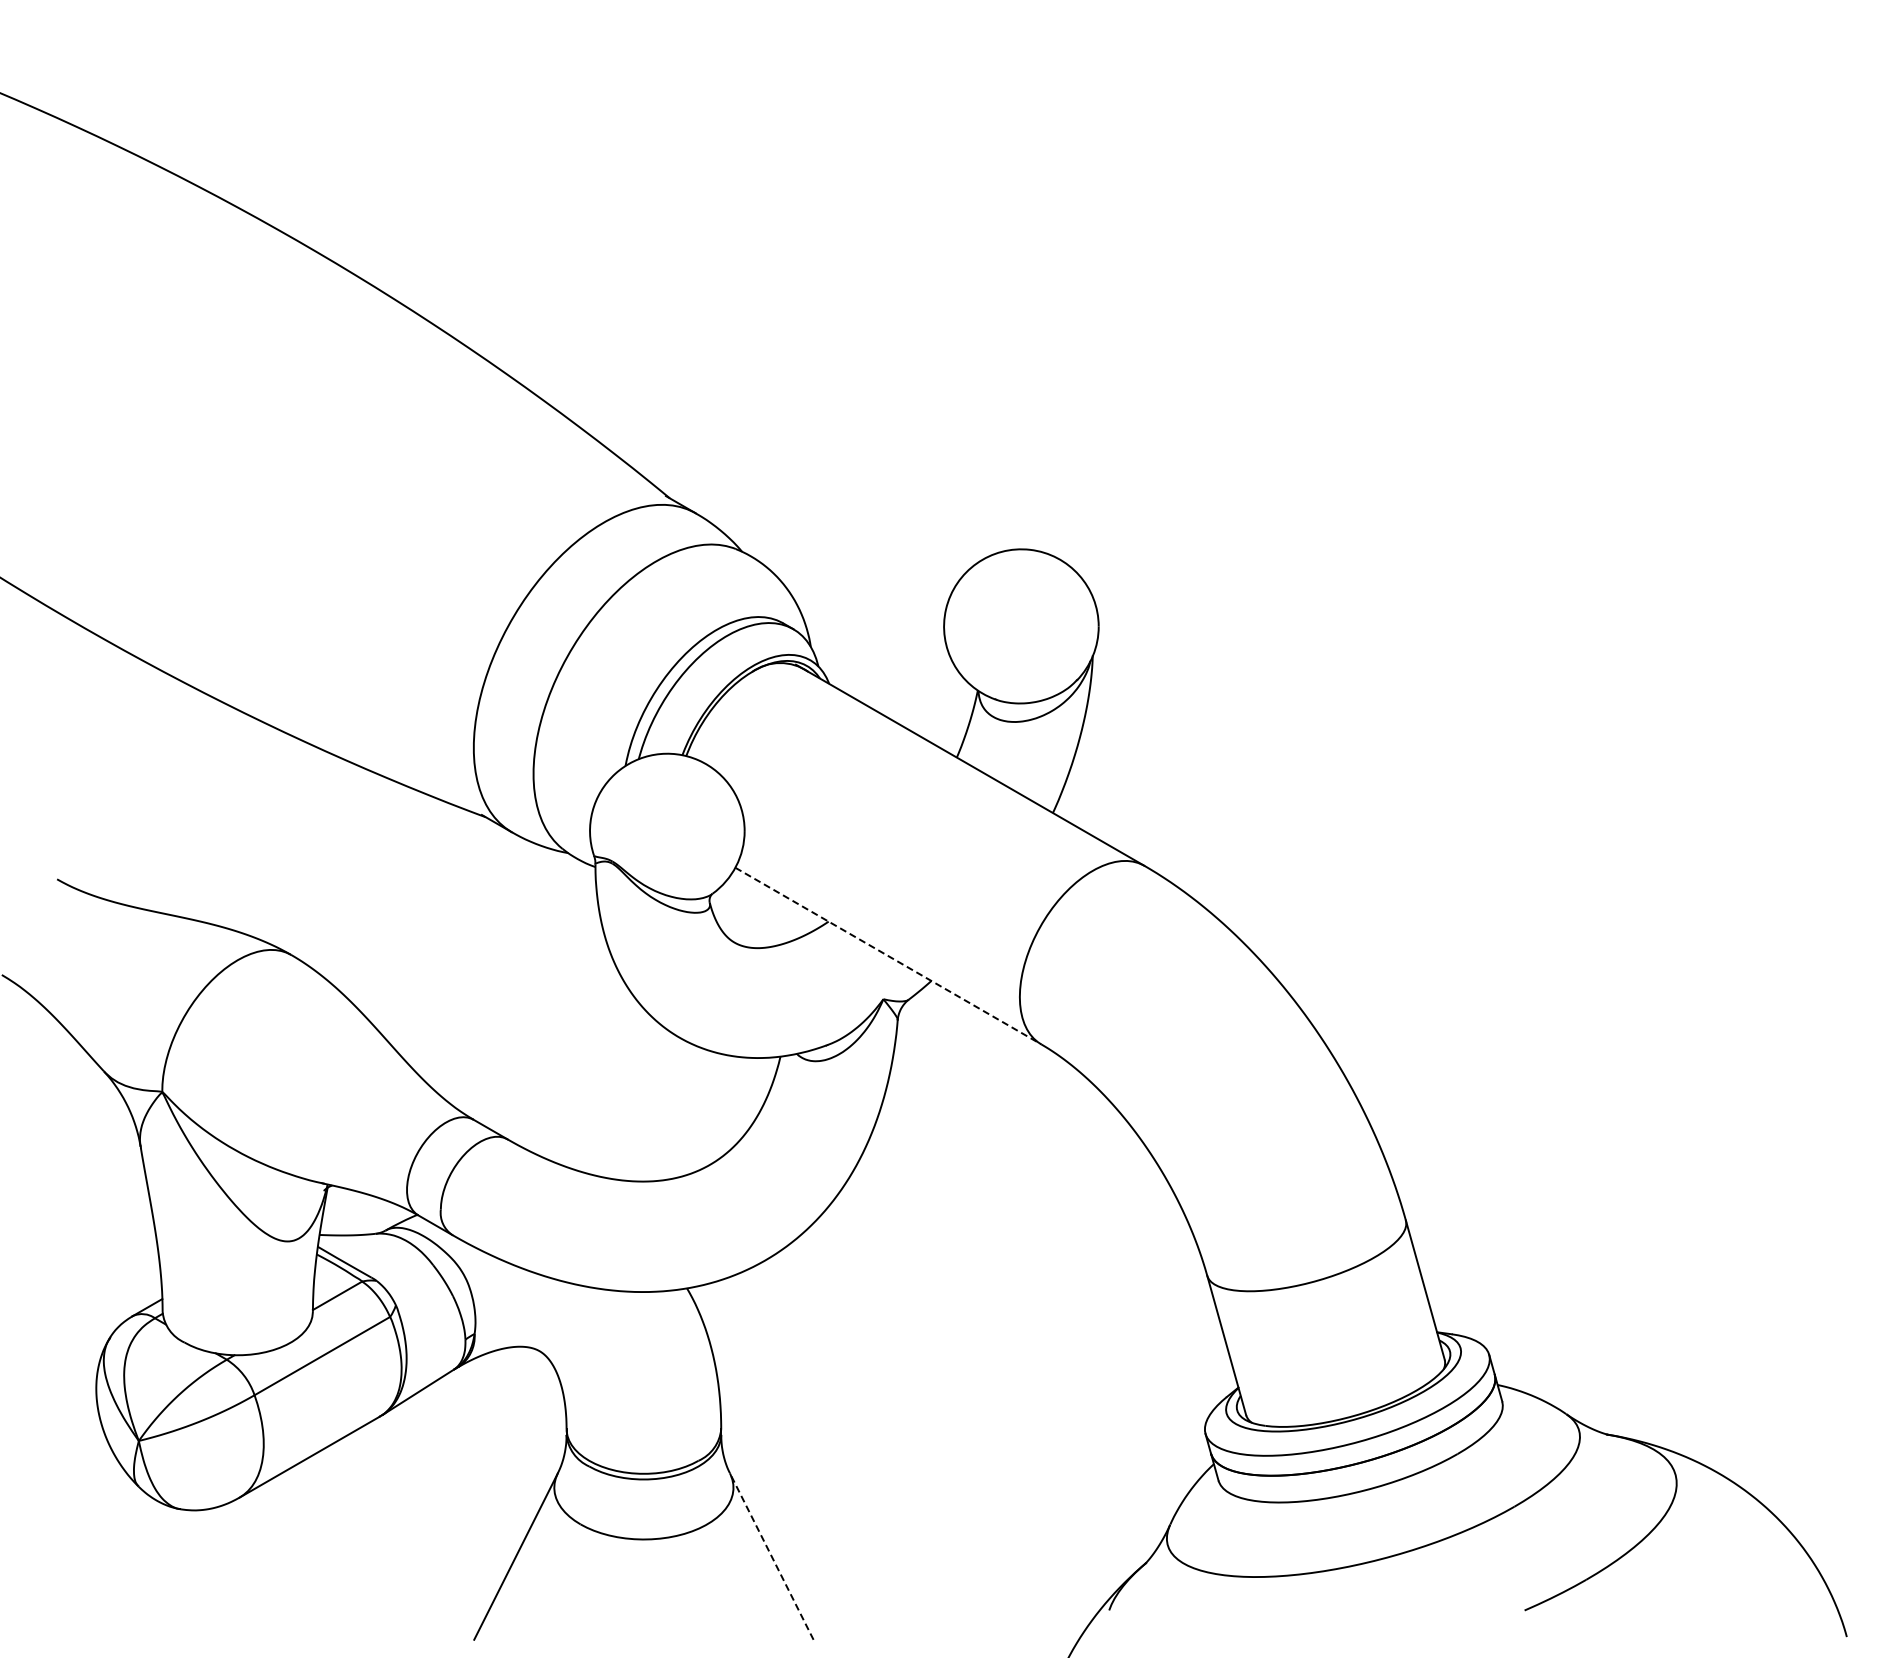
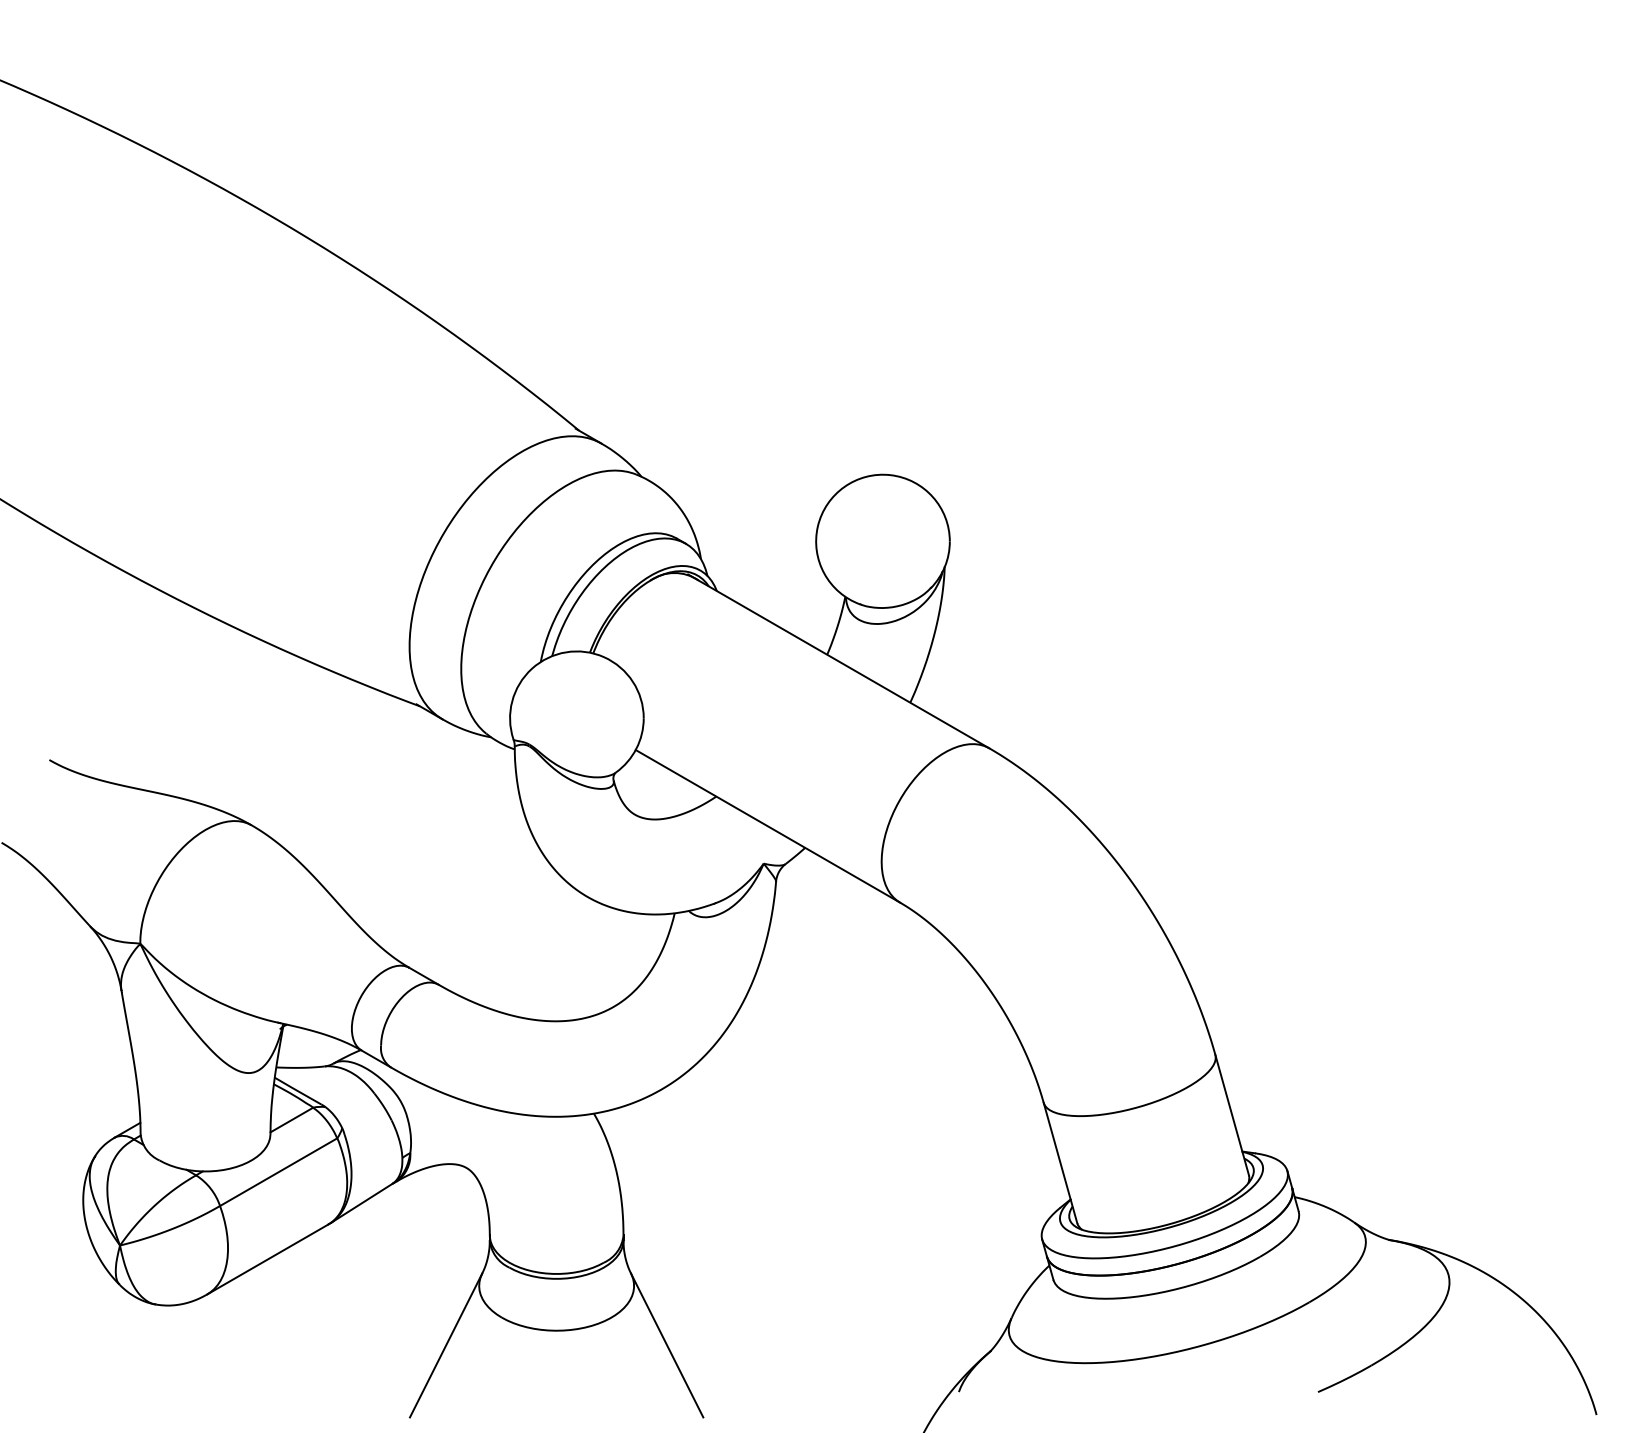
line: (888, 956) -> (768, 826), dashed -> solid
line: (771, 1556) -> (666, 1345), dashed -> solid

